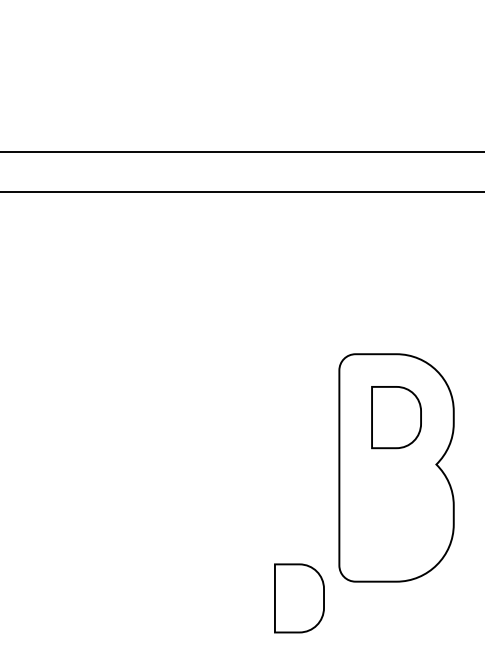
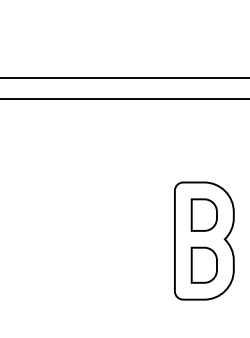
part: (297, 596) -> (203, 264), moved

